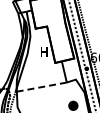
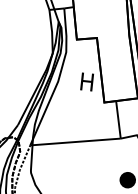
line: (40, 87) -> (74, 142), dashed -> solid

